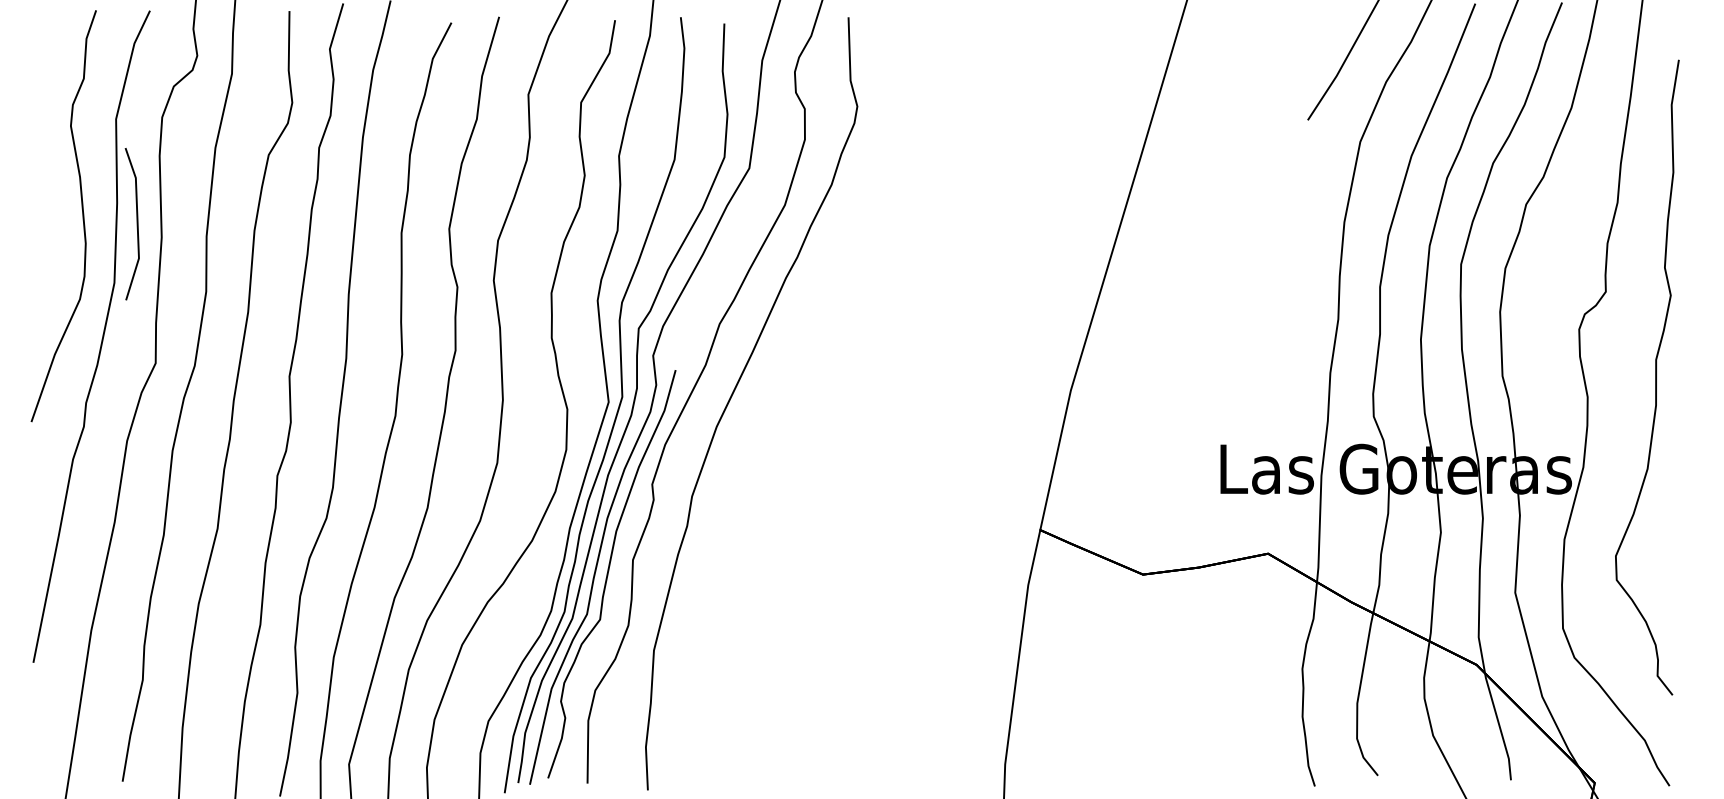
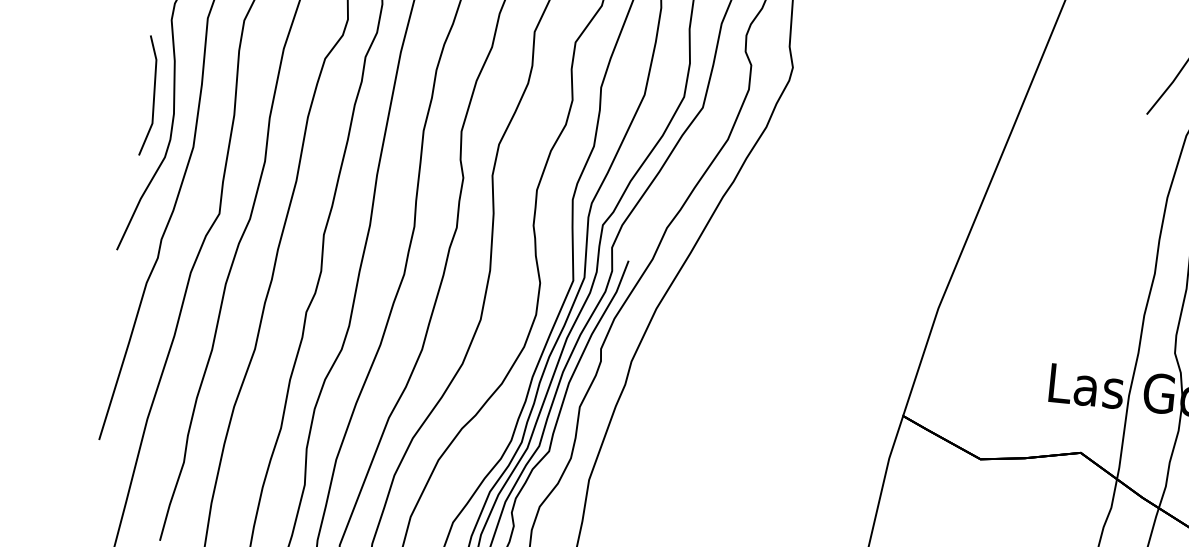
line: (136, 224) -> (153, 96), moved

